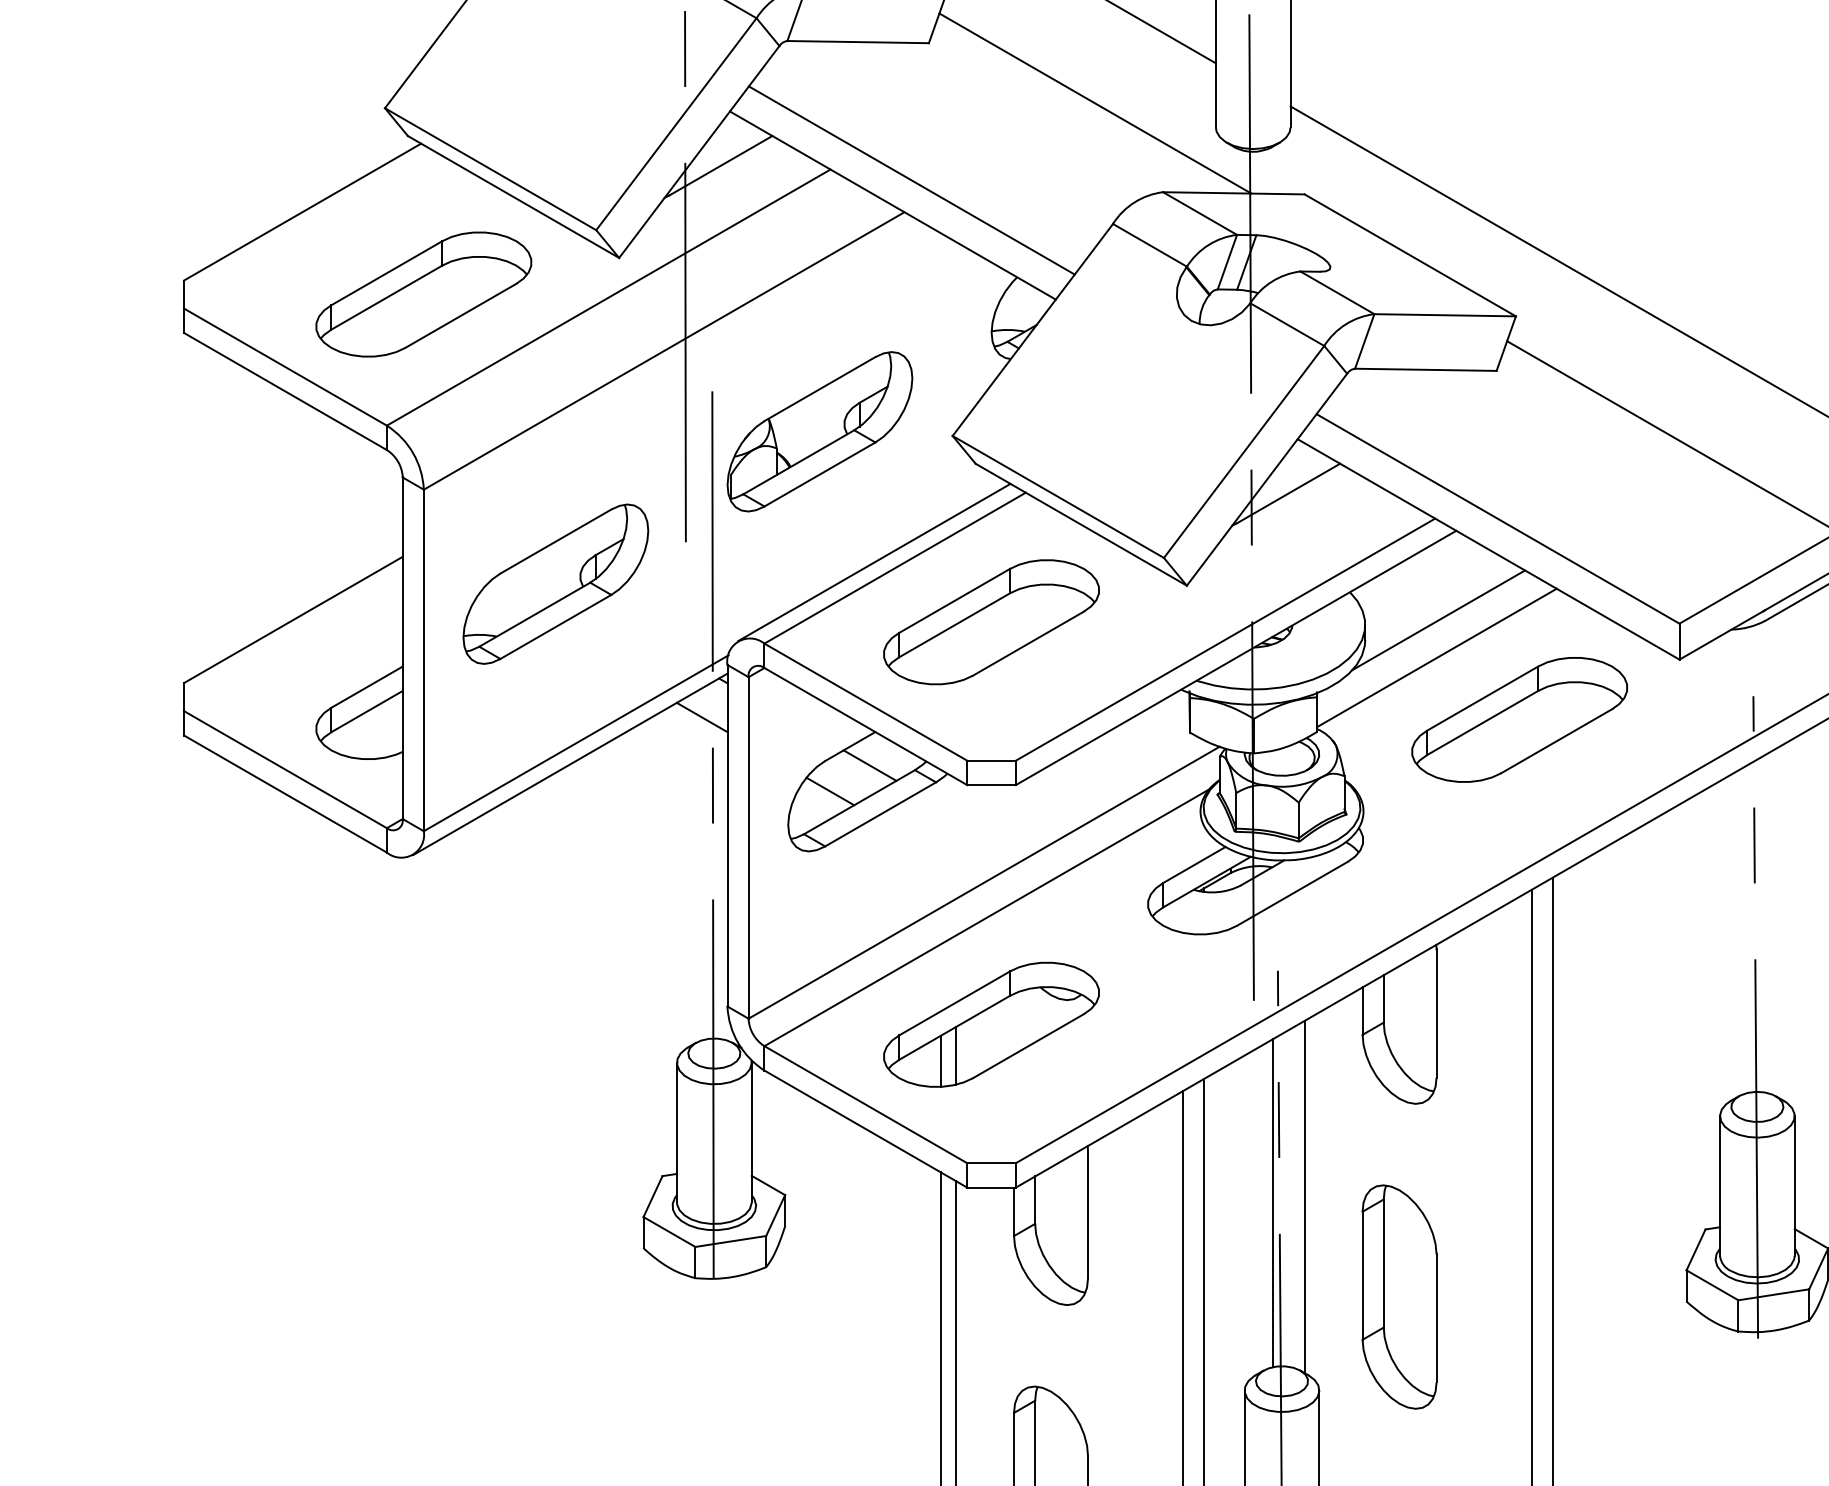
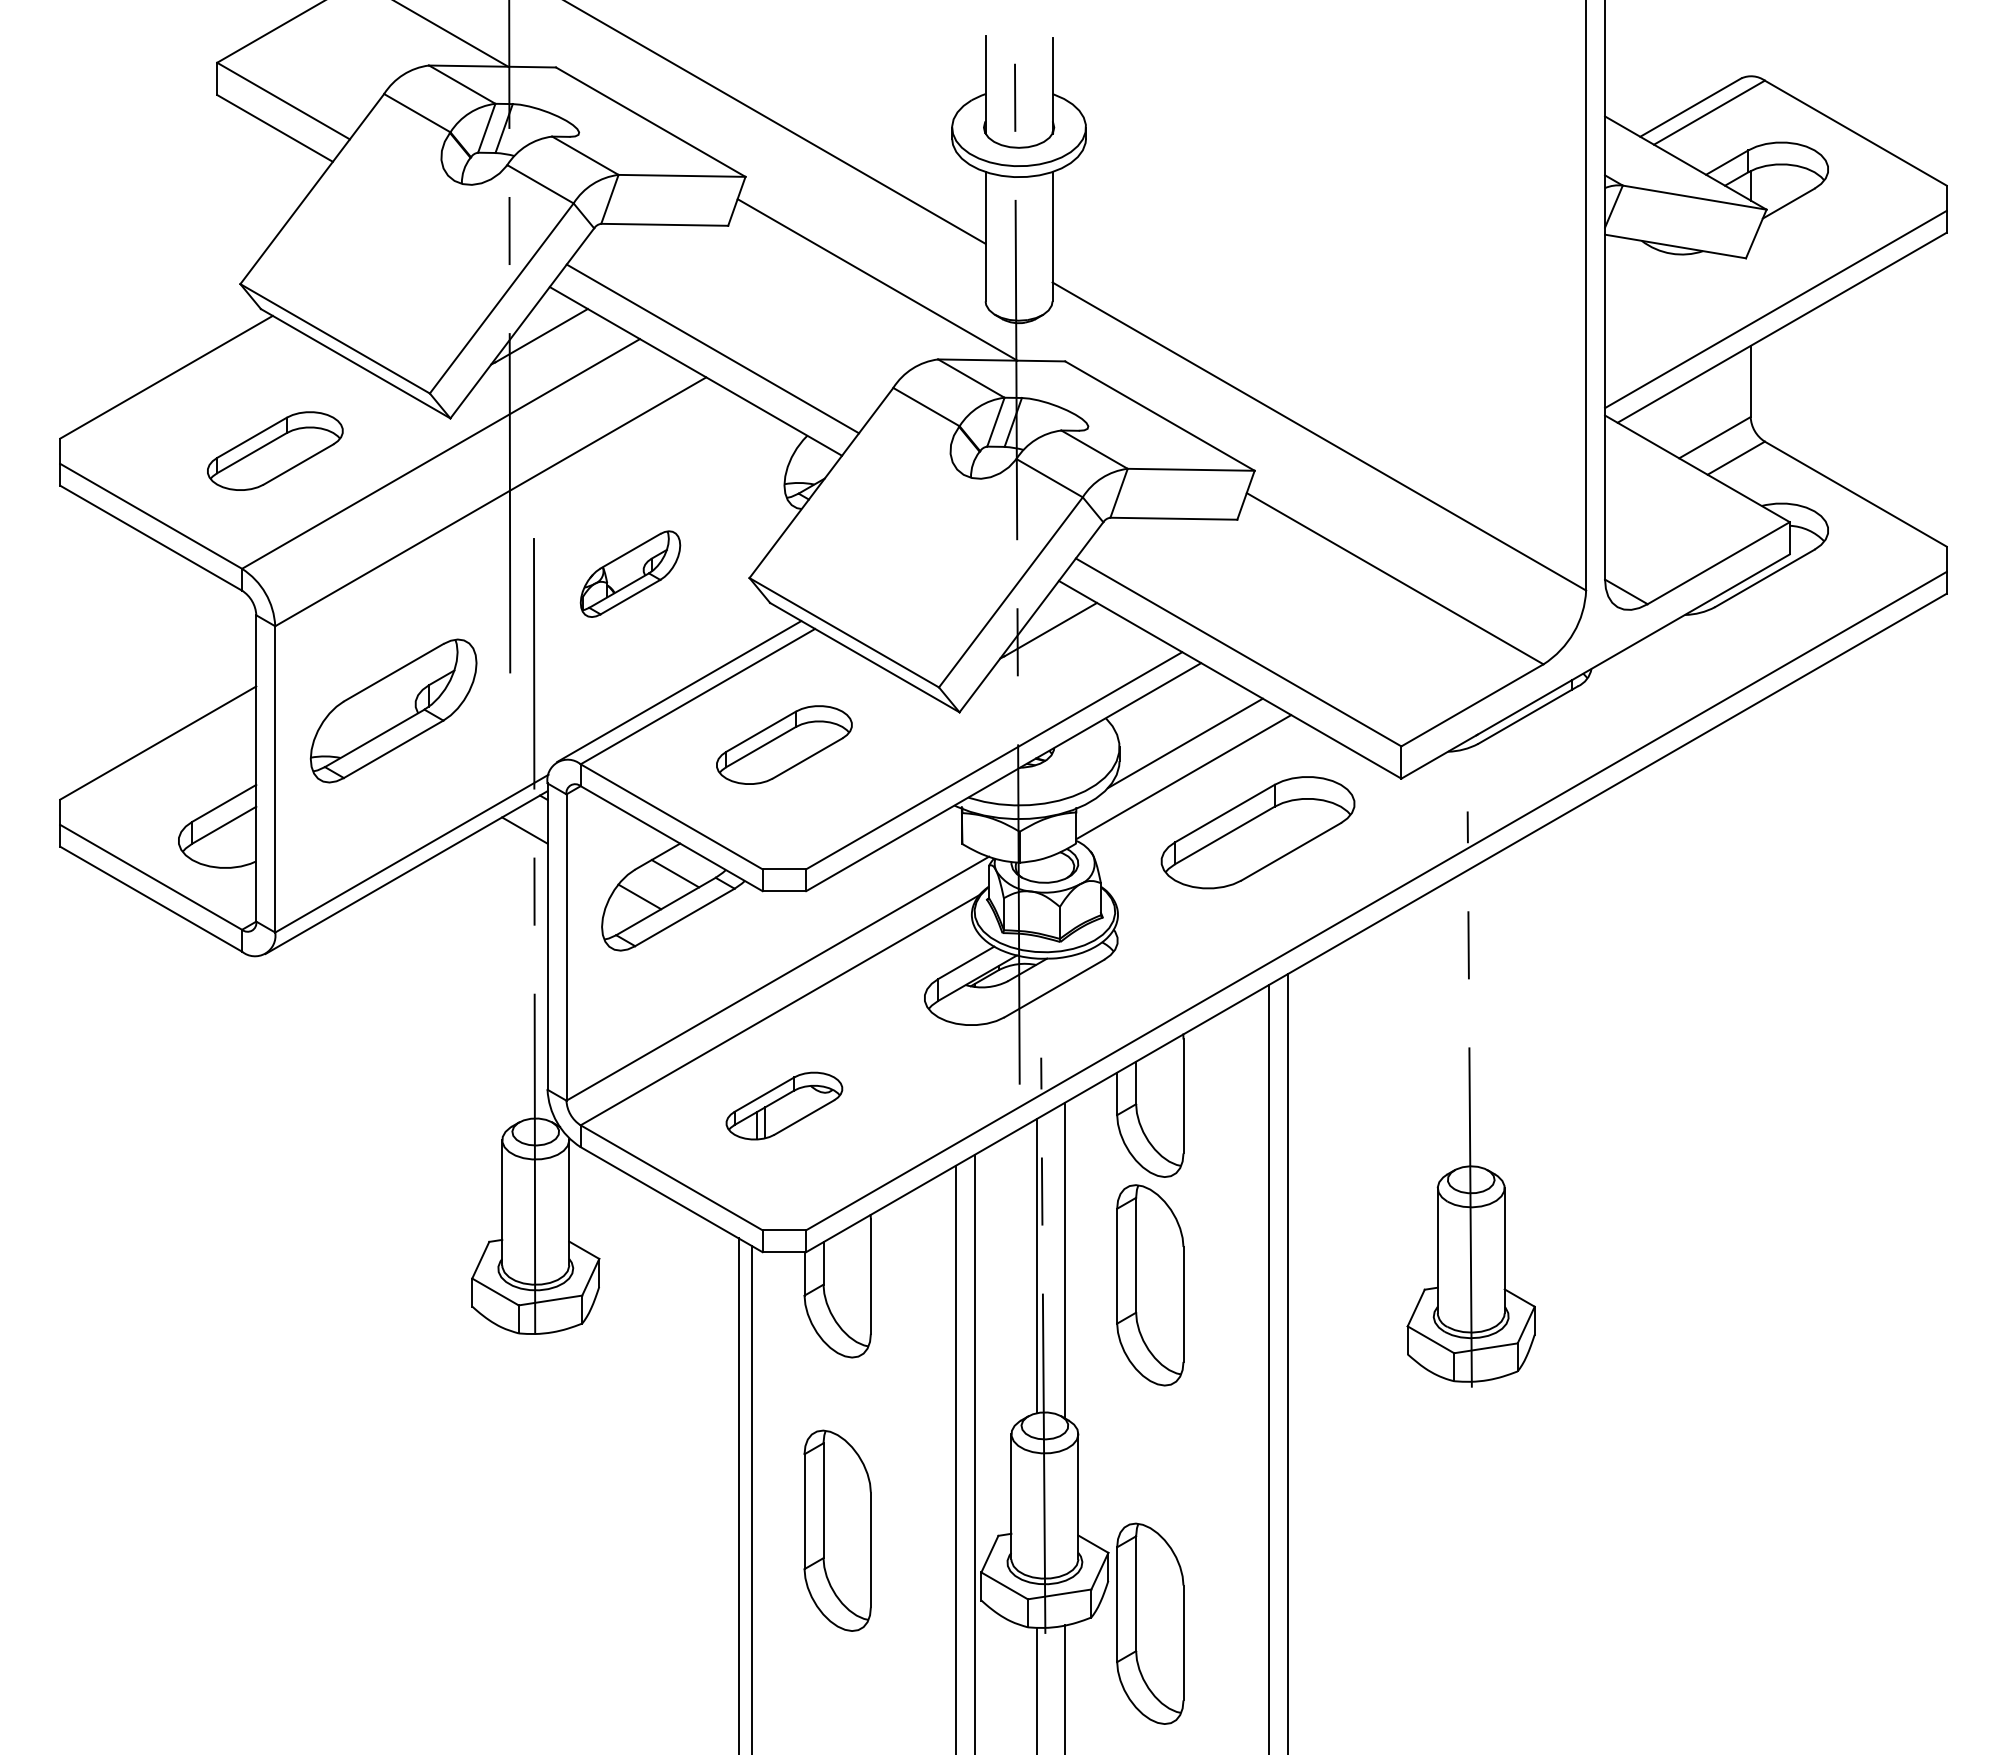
part: (424, 293) -> (275, 450), size x0.7
part: (819, 430) -> (630, 573), size x0.6
part: (991, 621) -> (784, 744), size x0.7
part: (991, 1024) -> (784, 1105), size x0.6
part: (1399, 1297) -> (1150, 1285), moved

